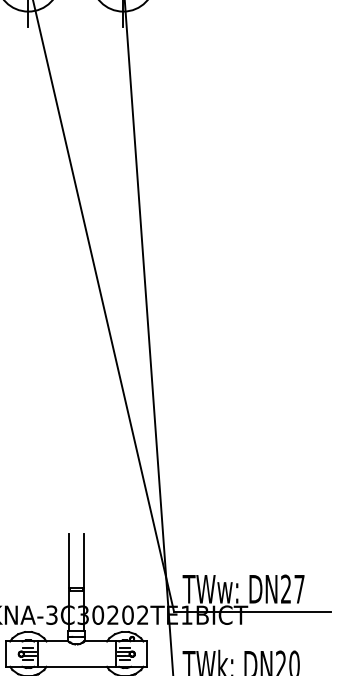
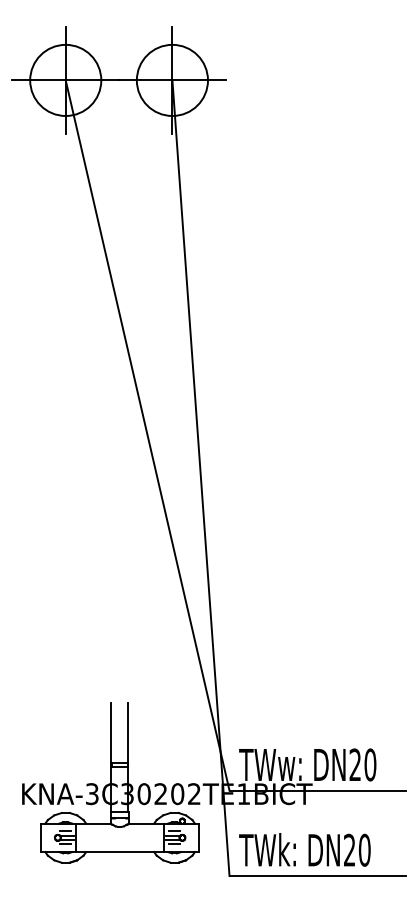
text: (299, 588) -> (370, 764), DN27 -> DN20

